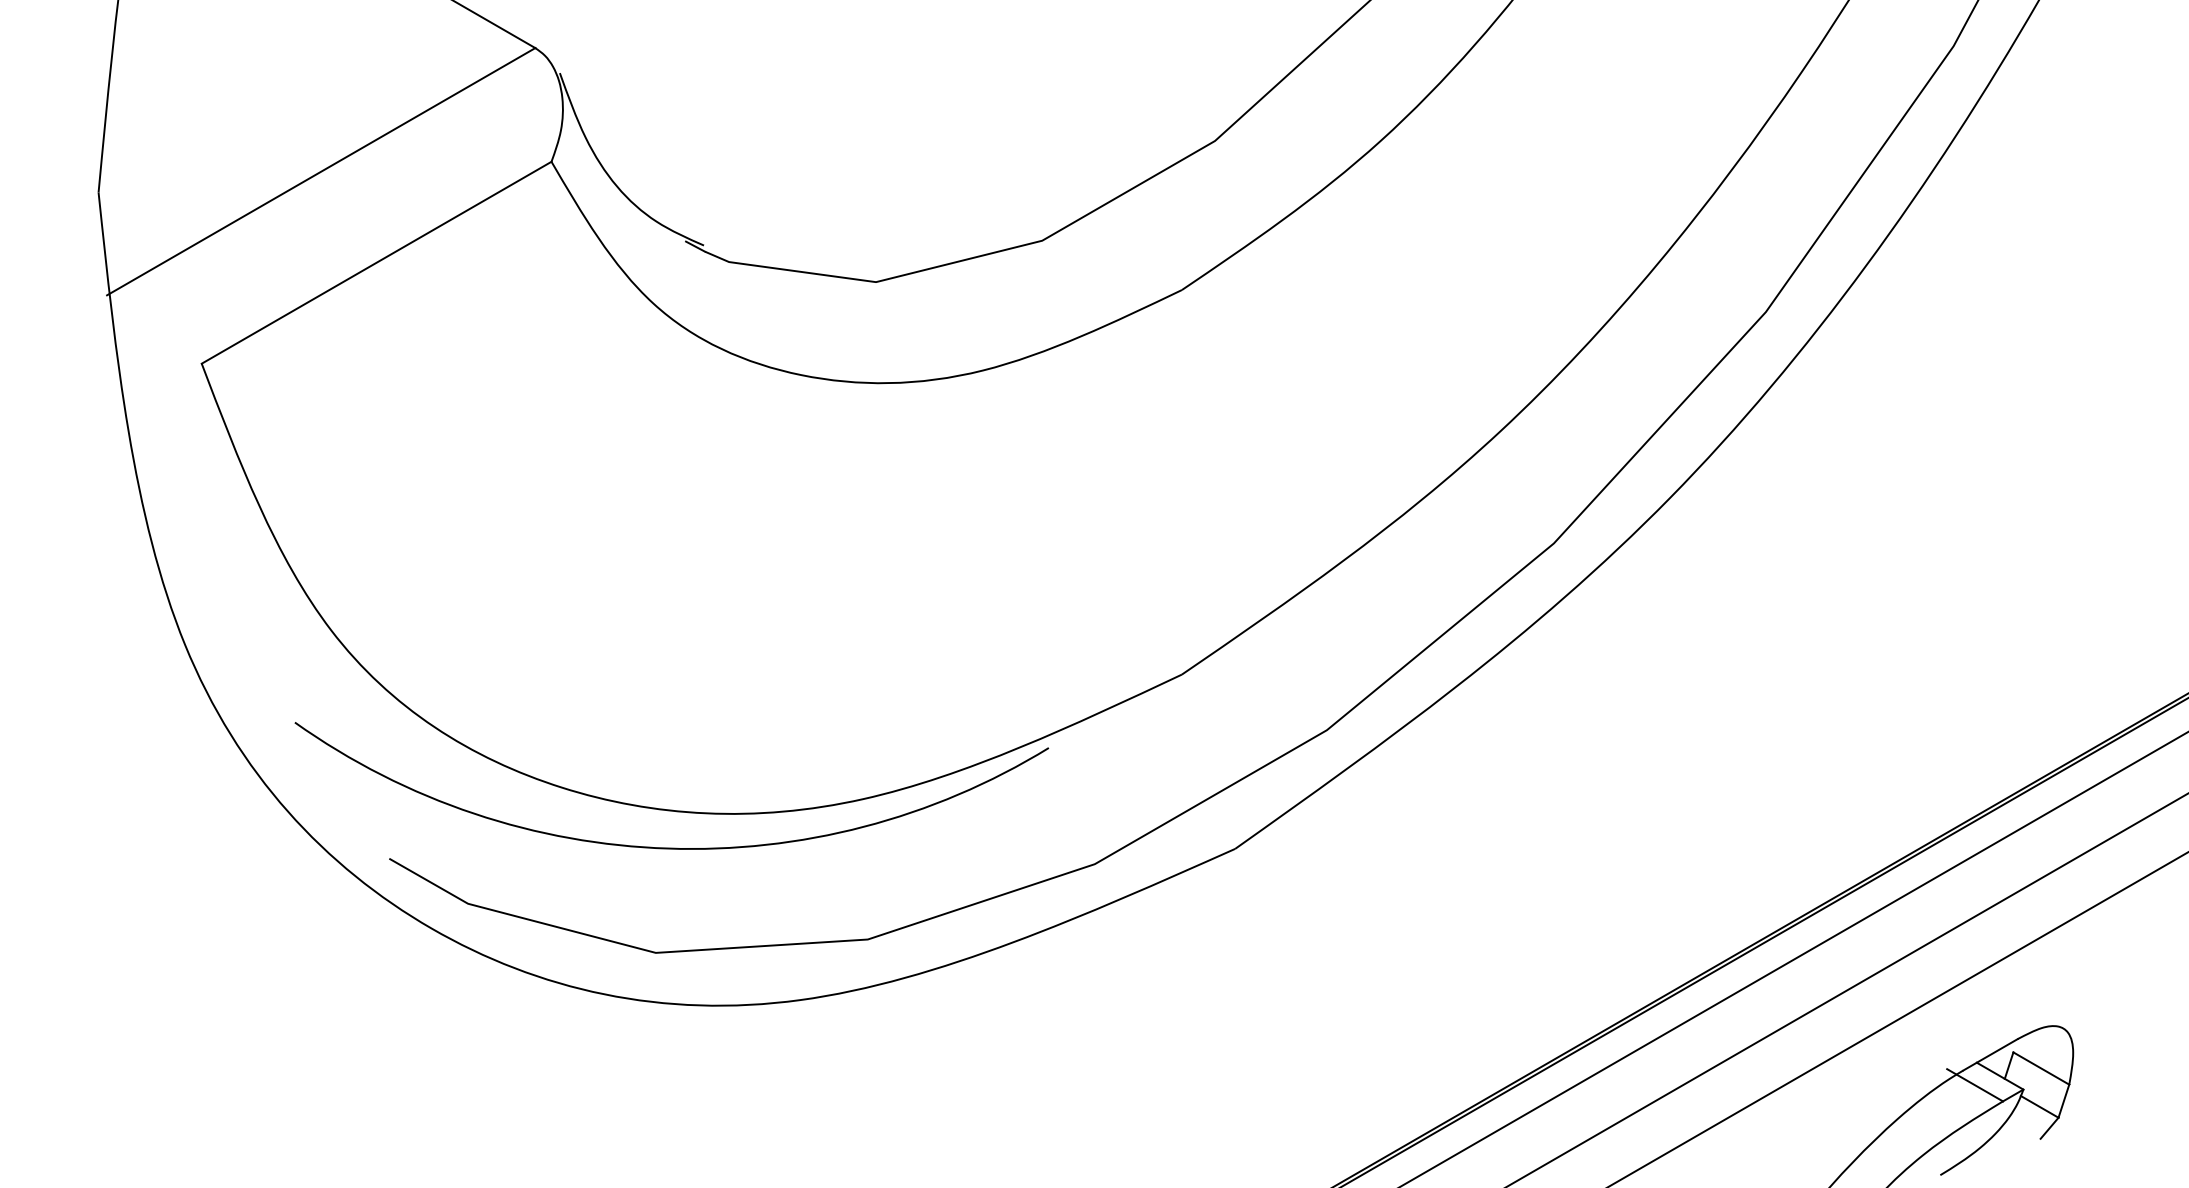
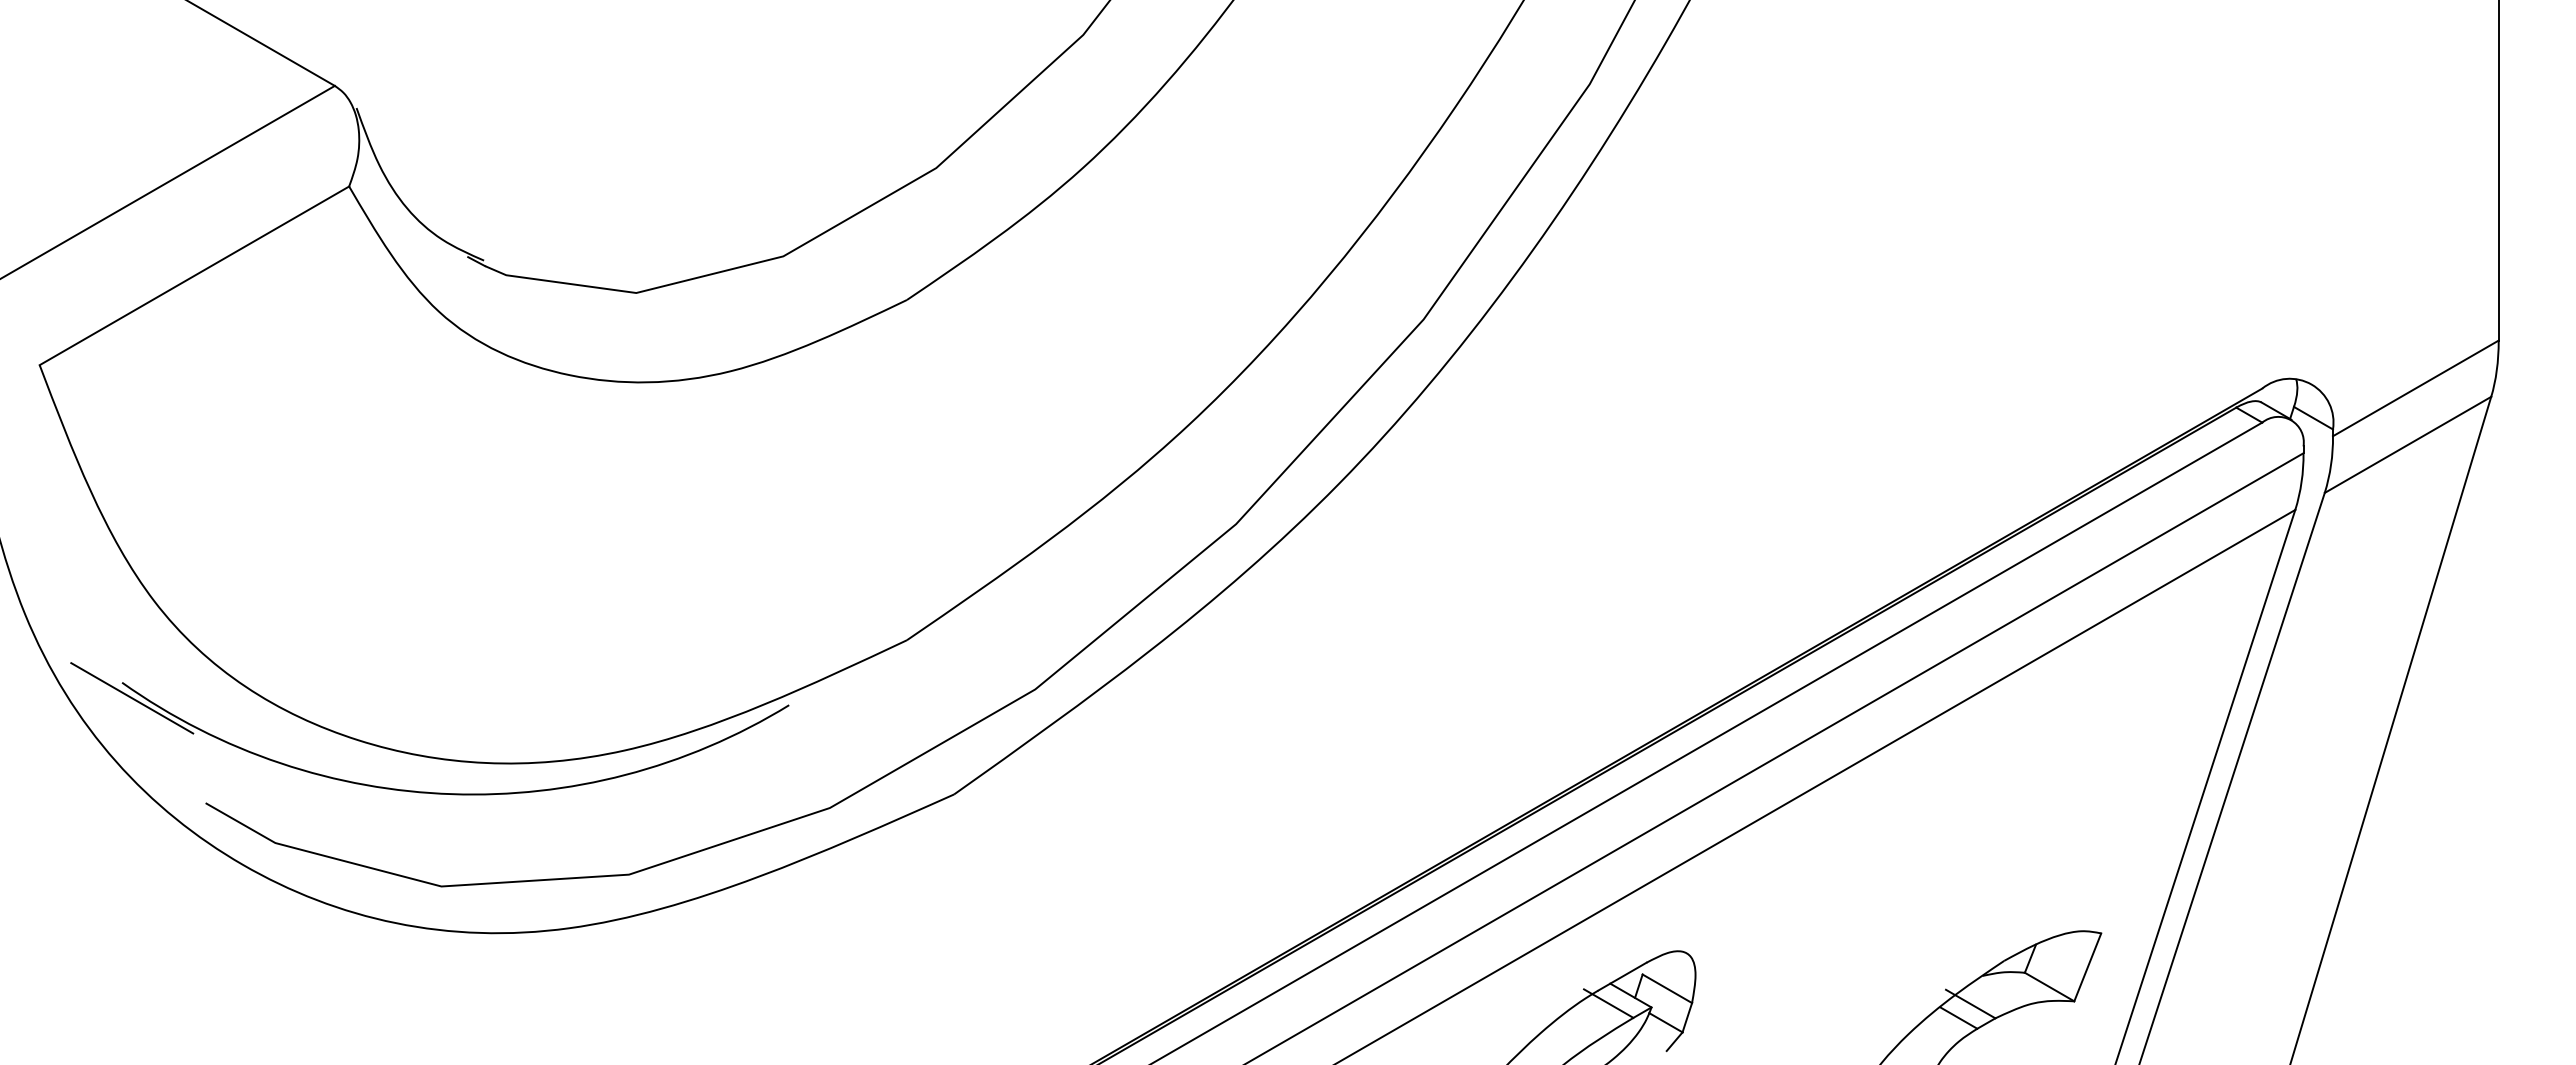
line: (306, 740) -> (132, 698), added

